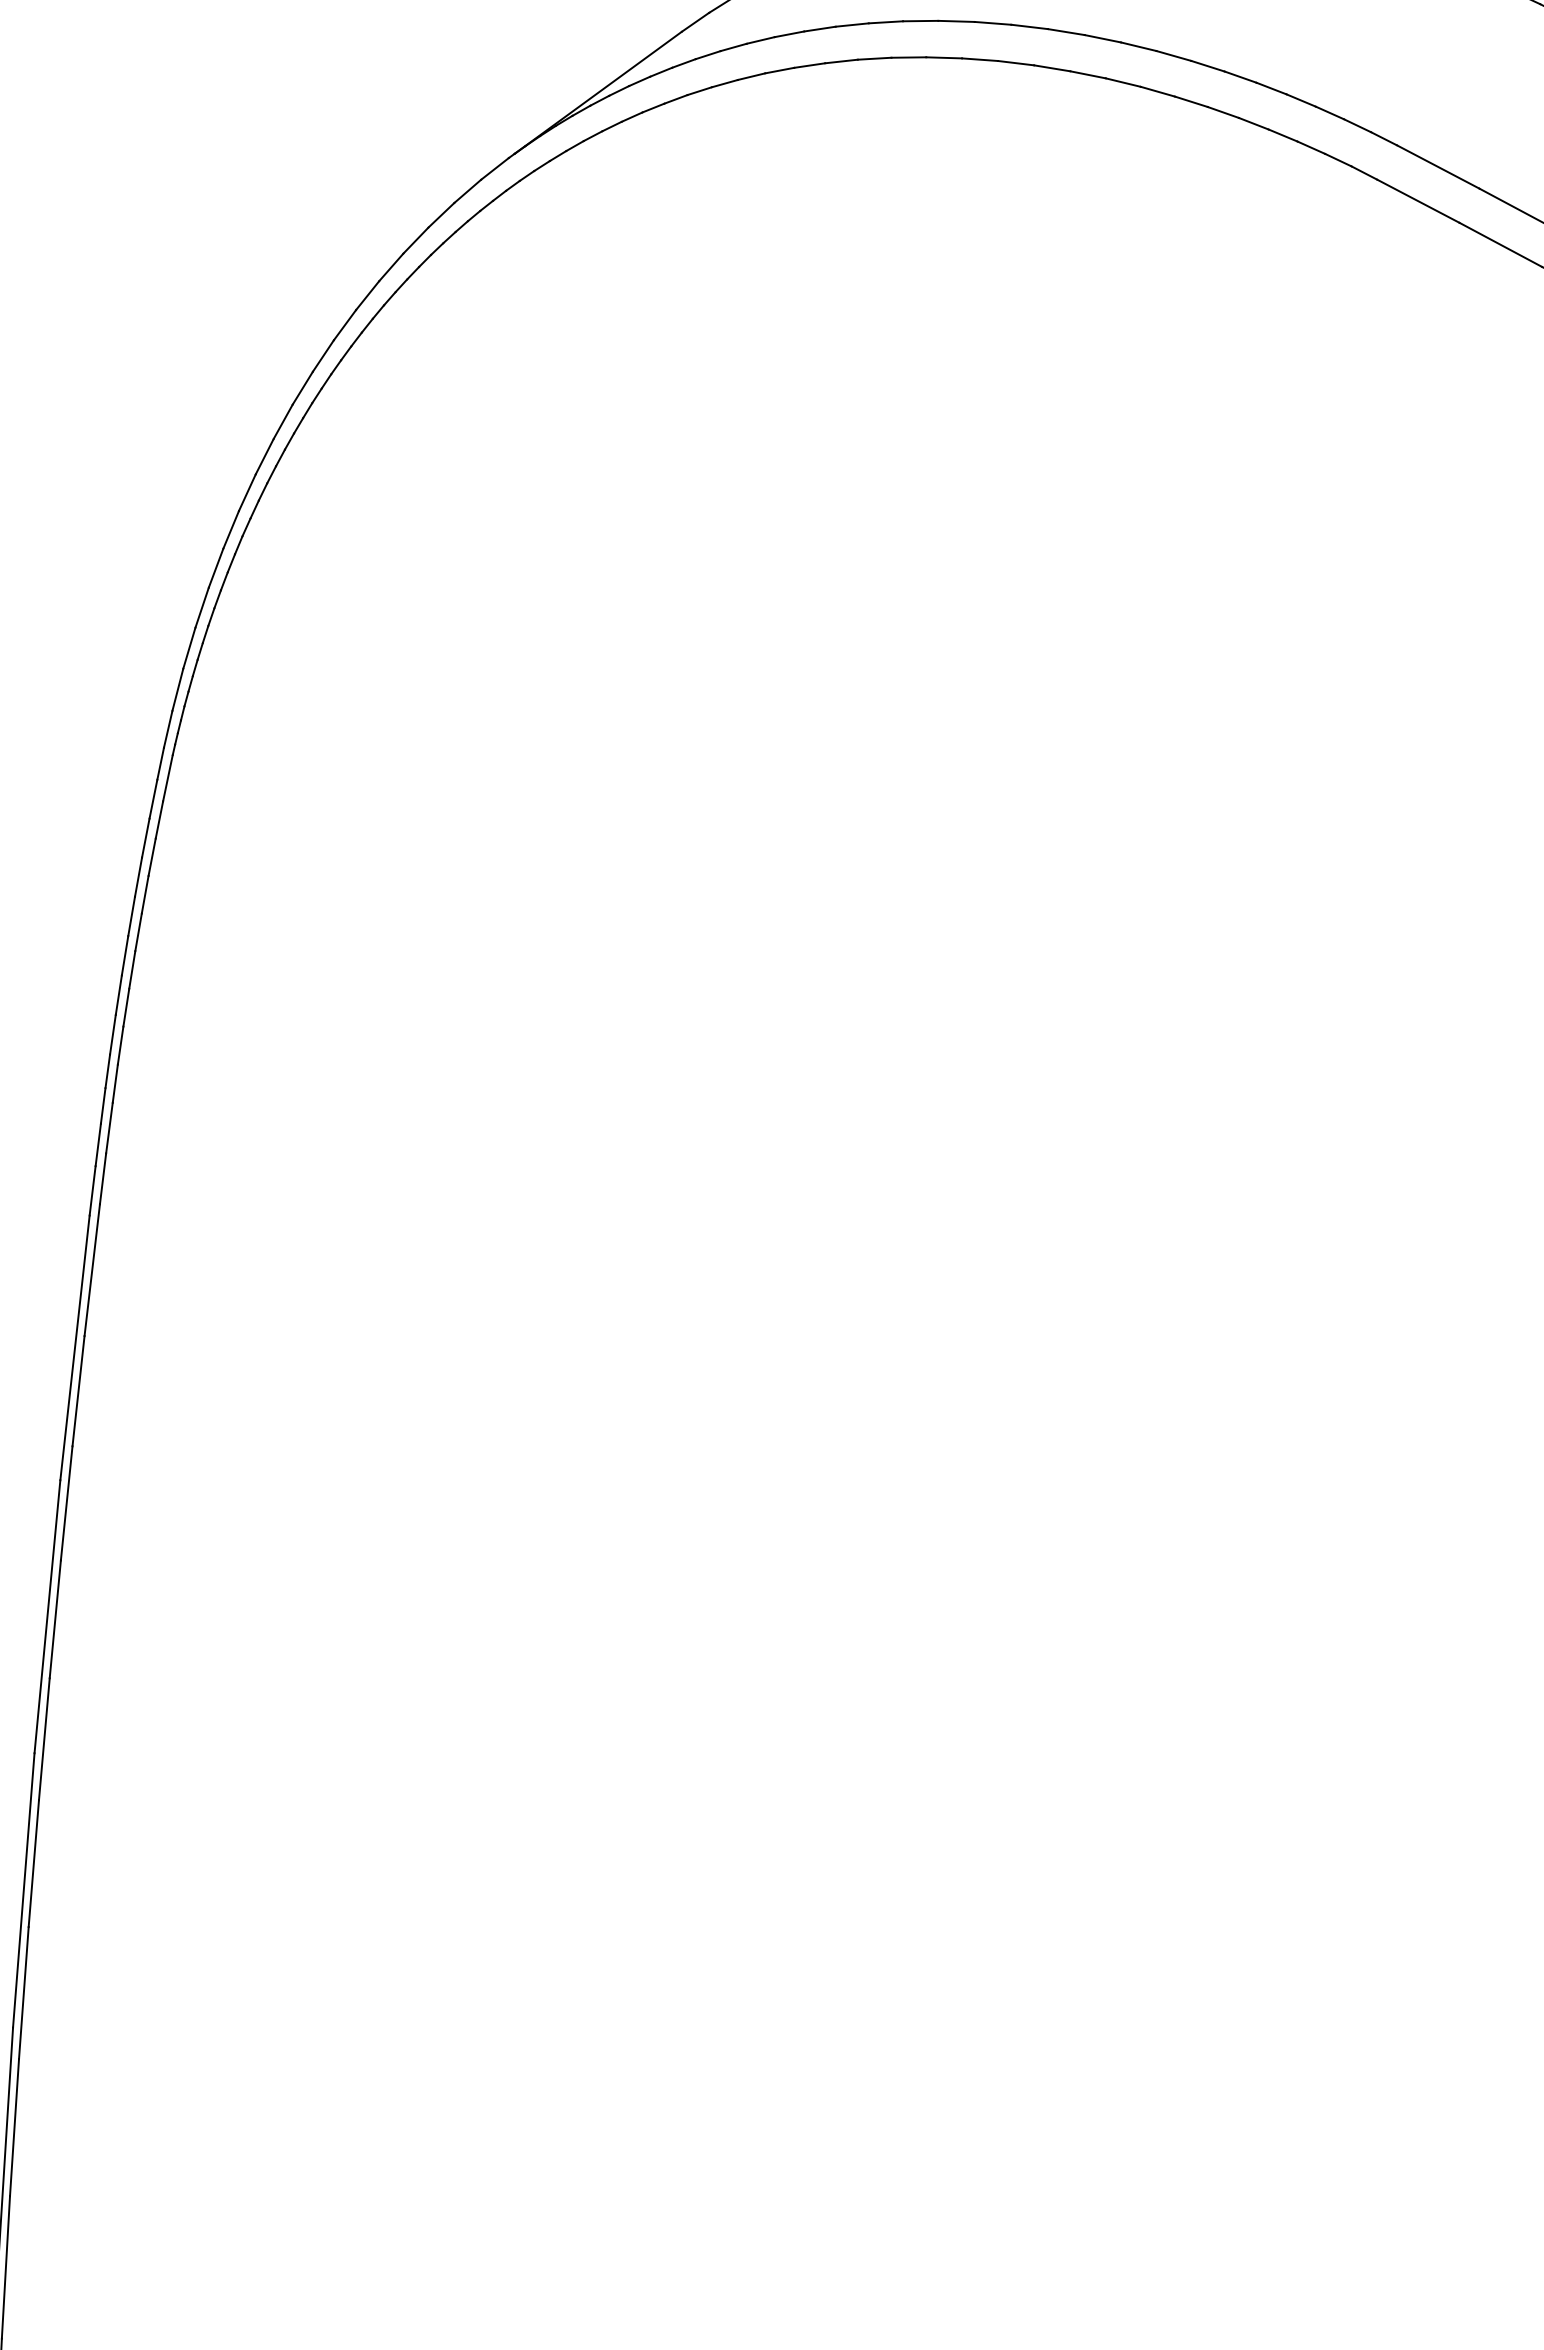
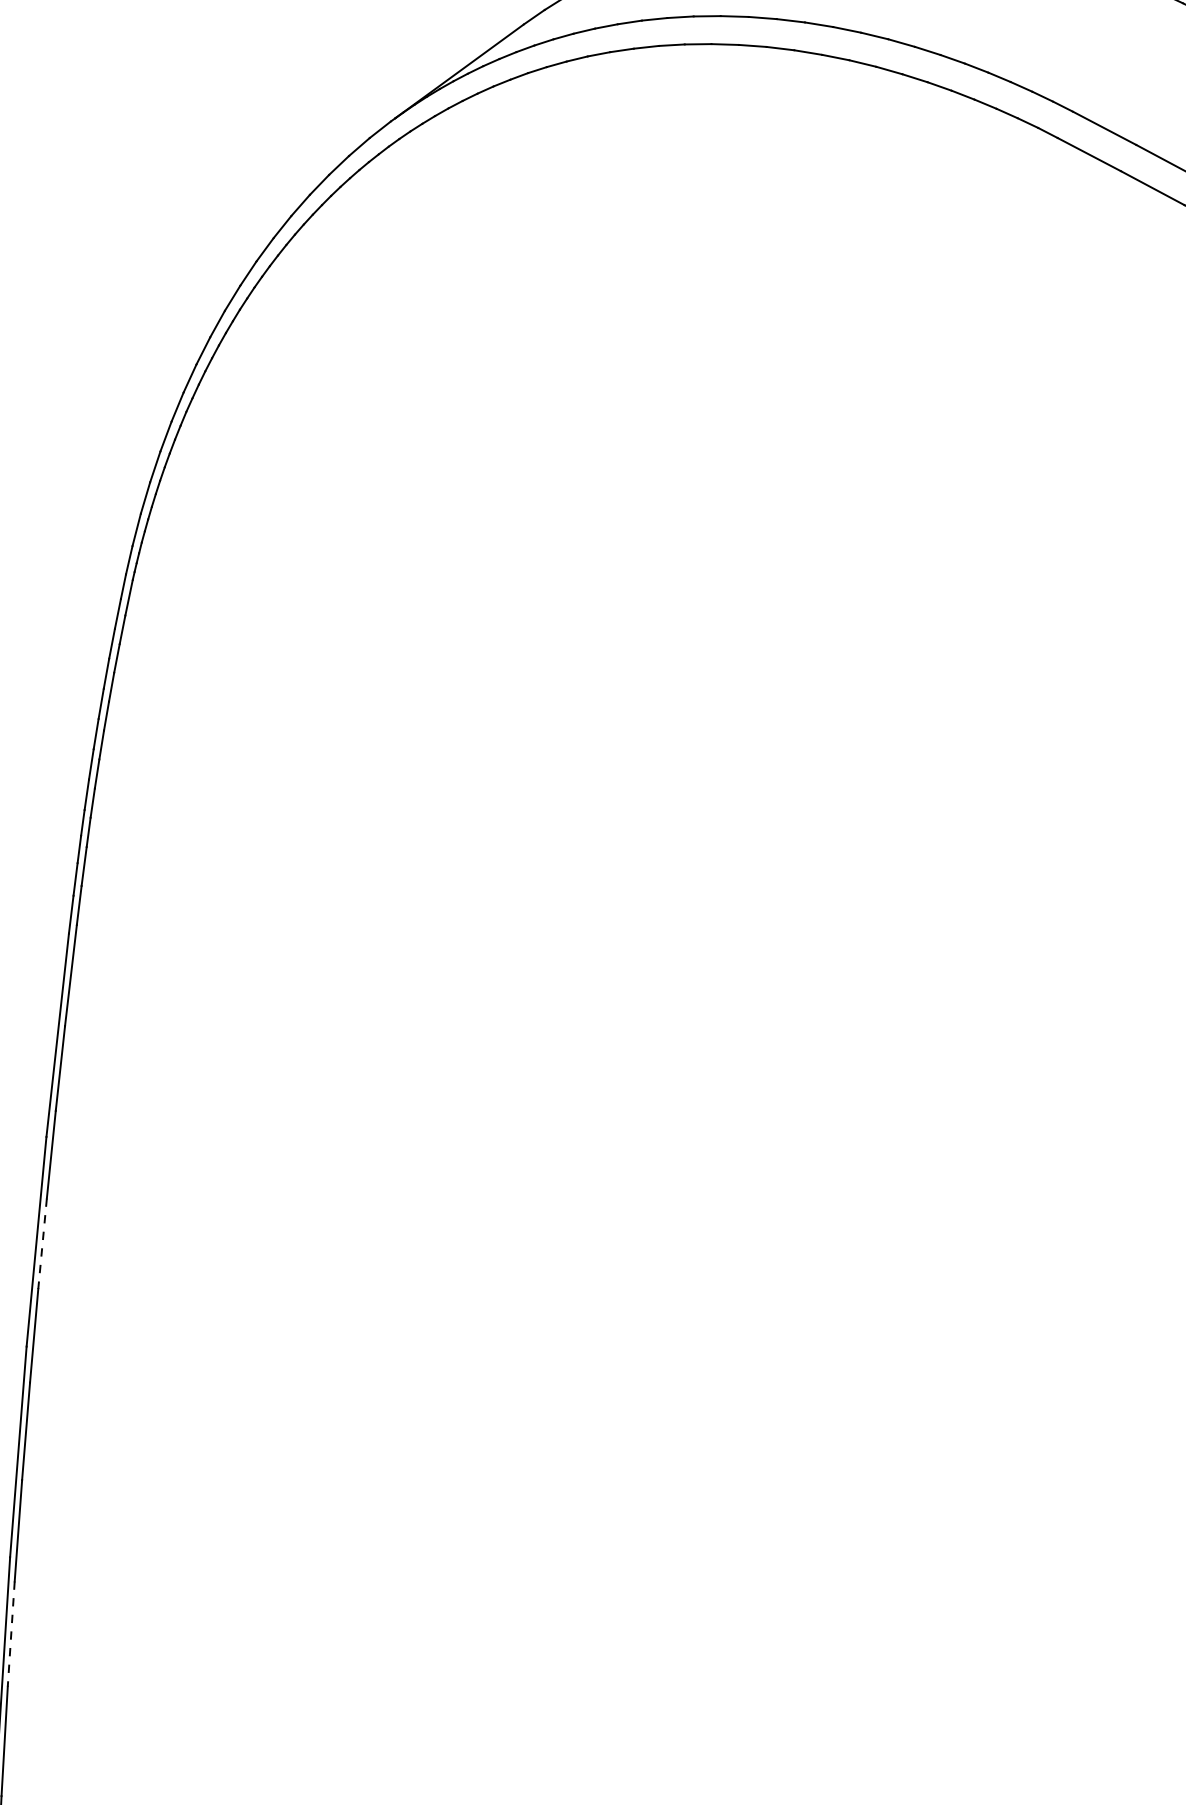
line: (55, 1619) -> (42, 1243), solid -> dashed
line: (14, 2127) -> (11, 1634), solid -> dashed

